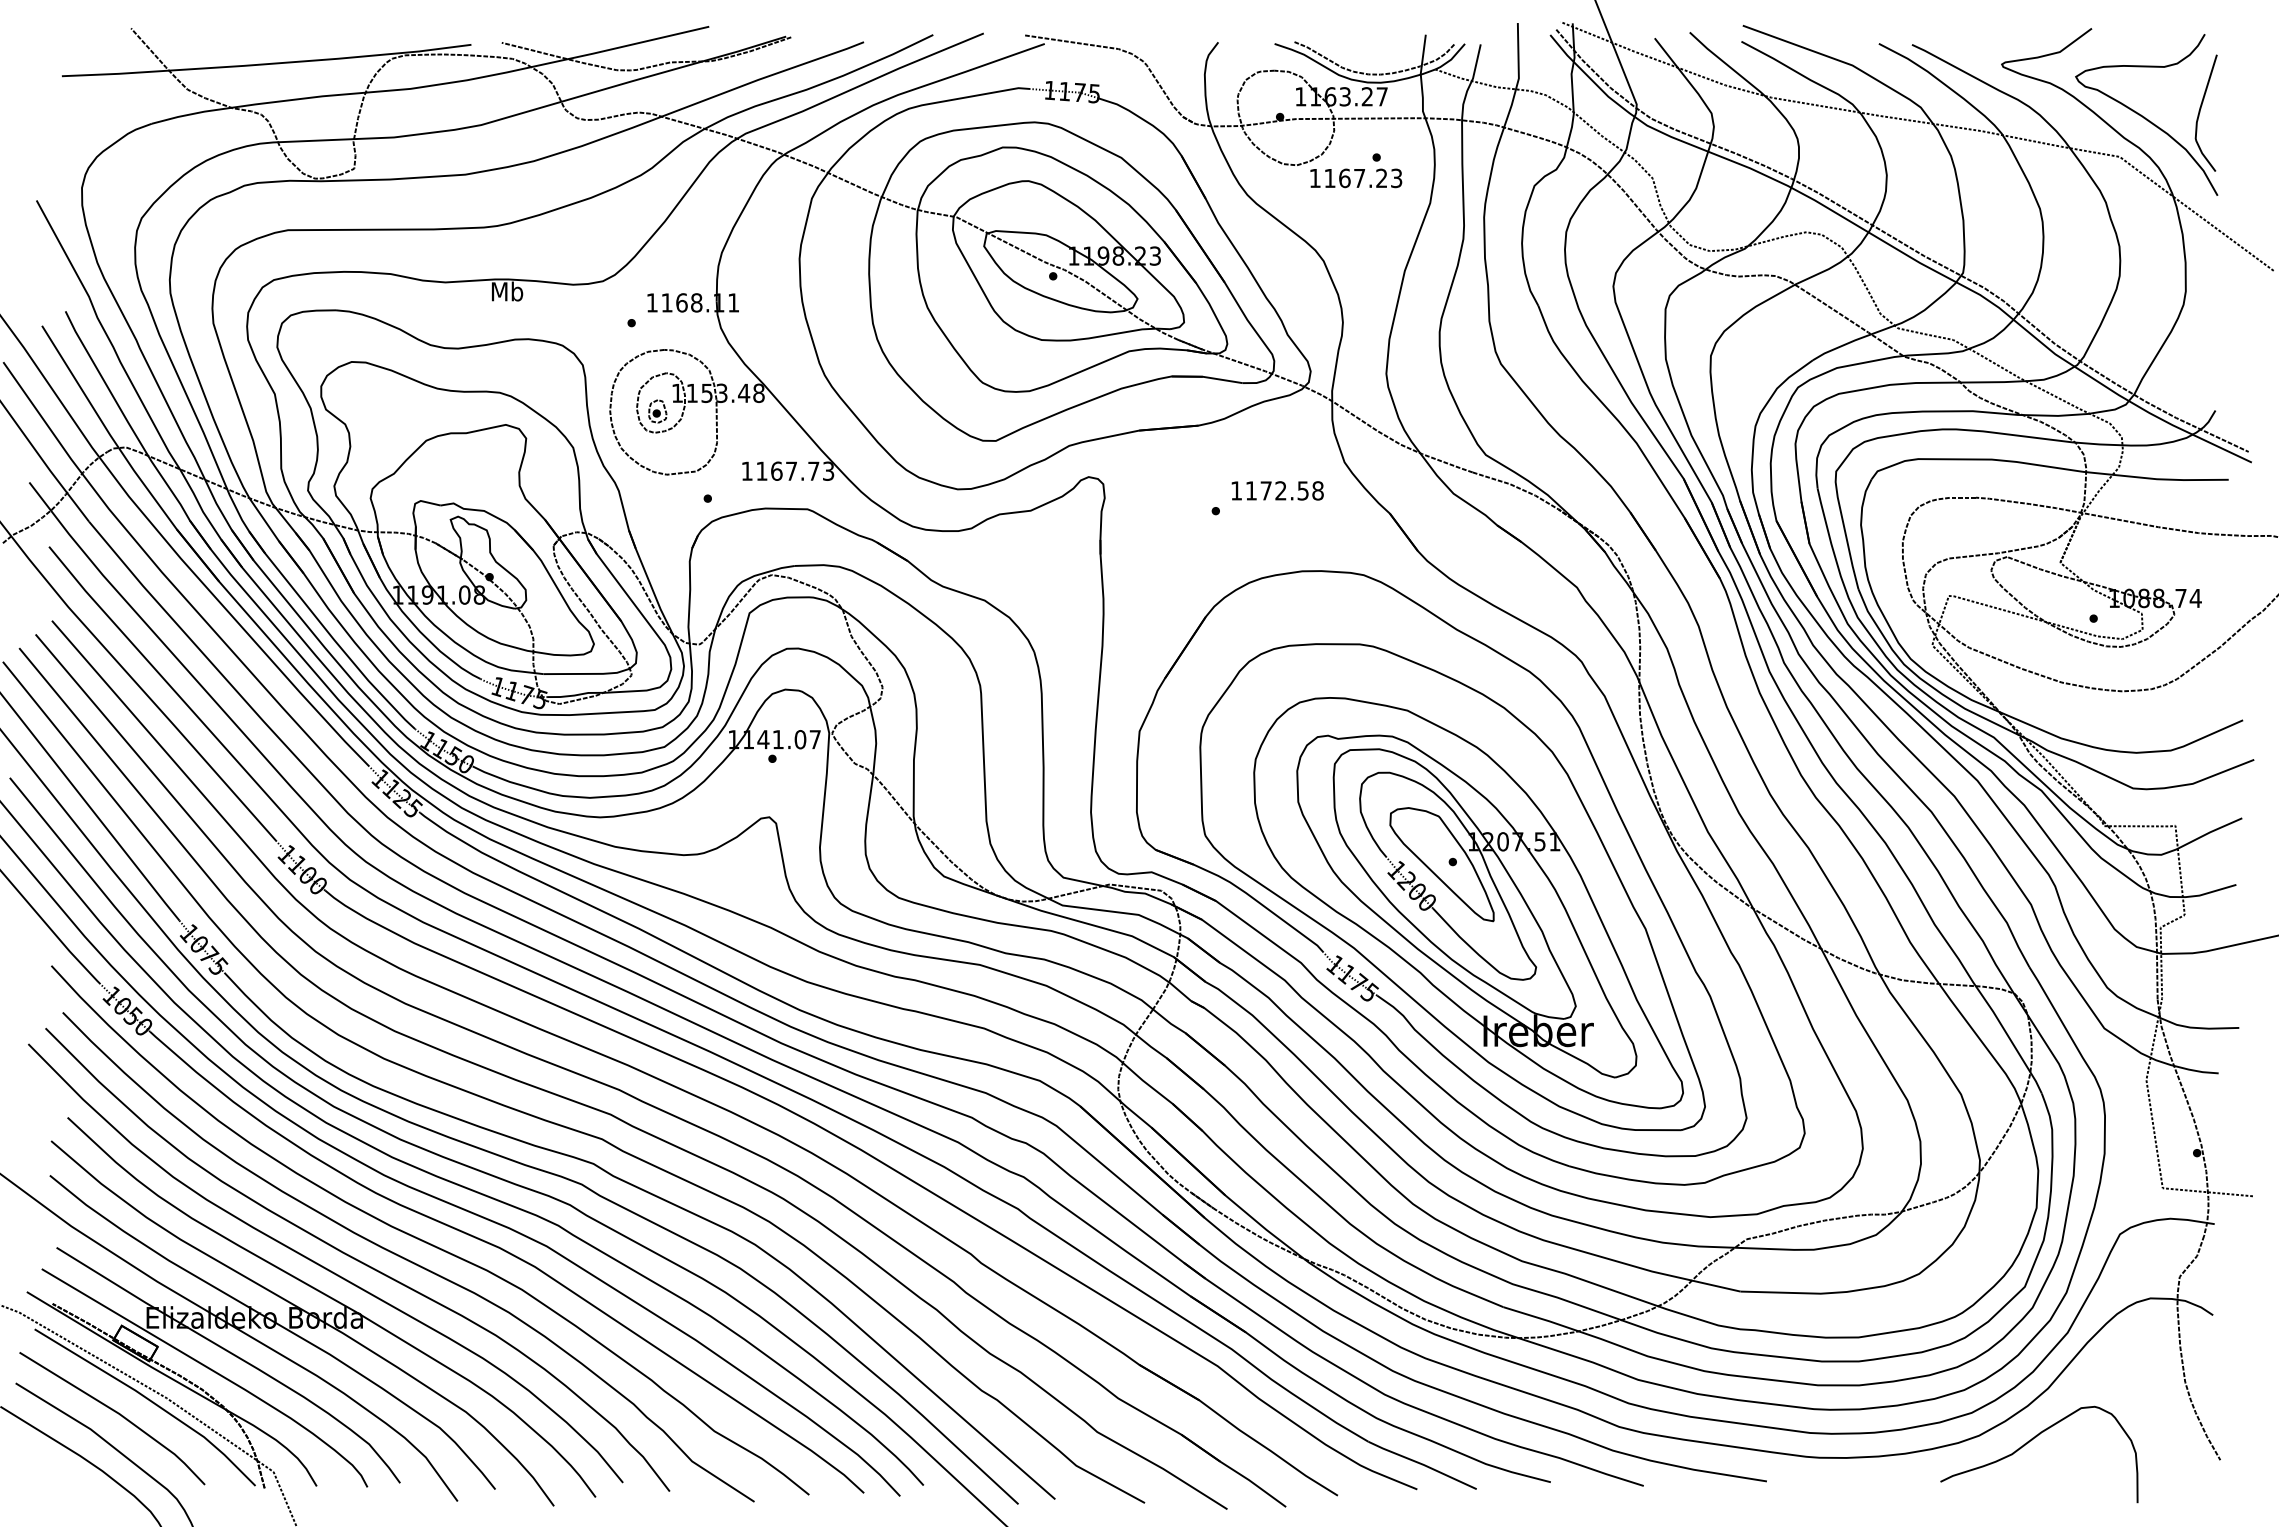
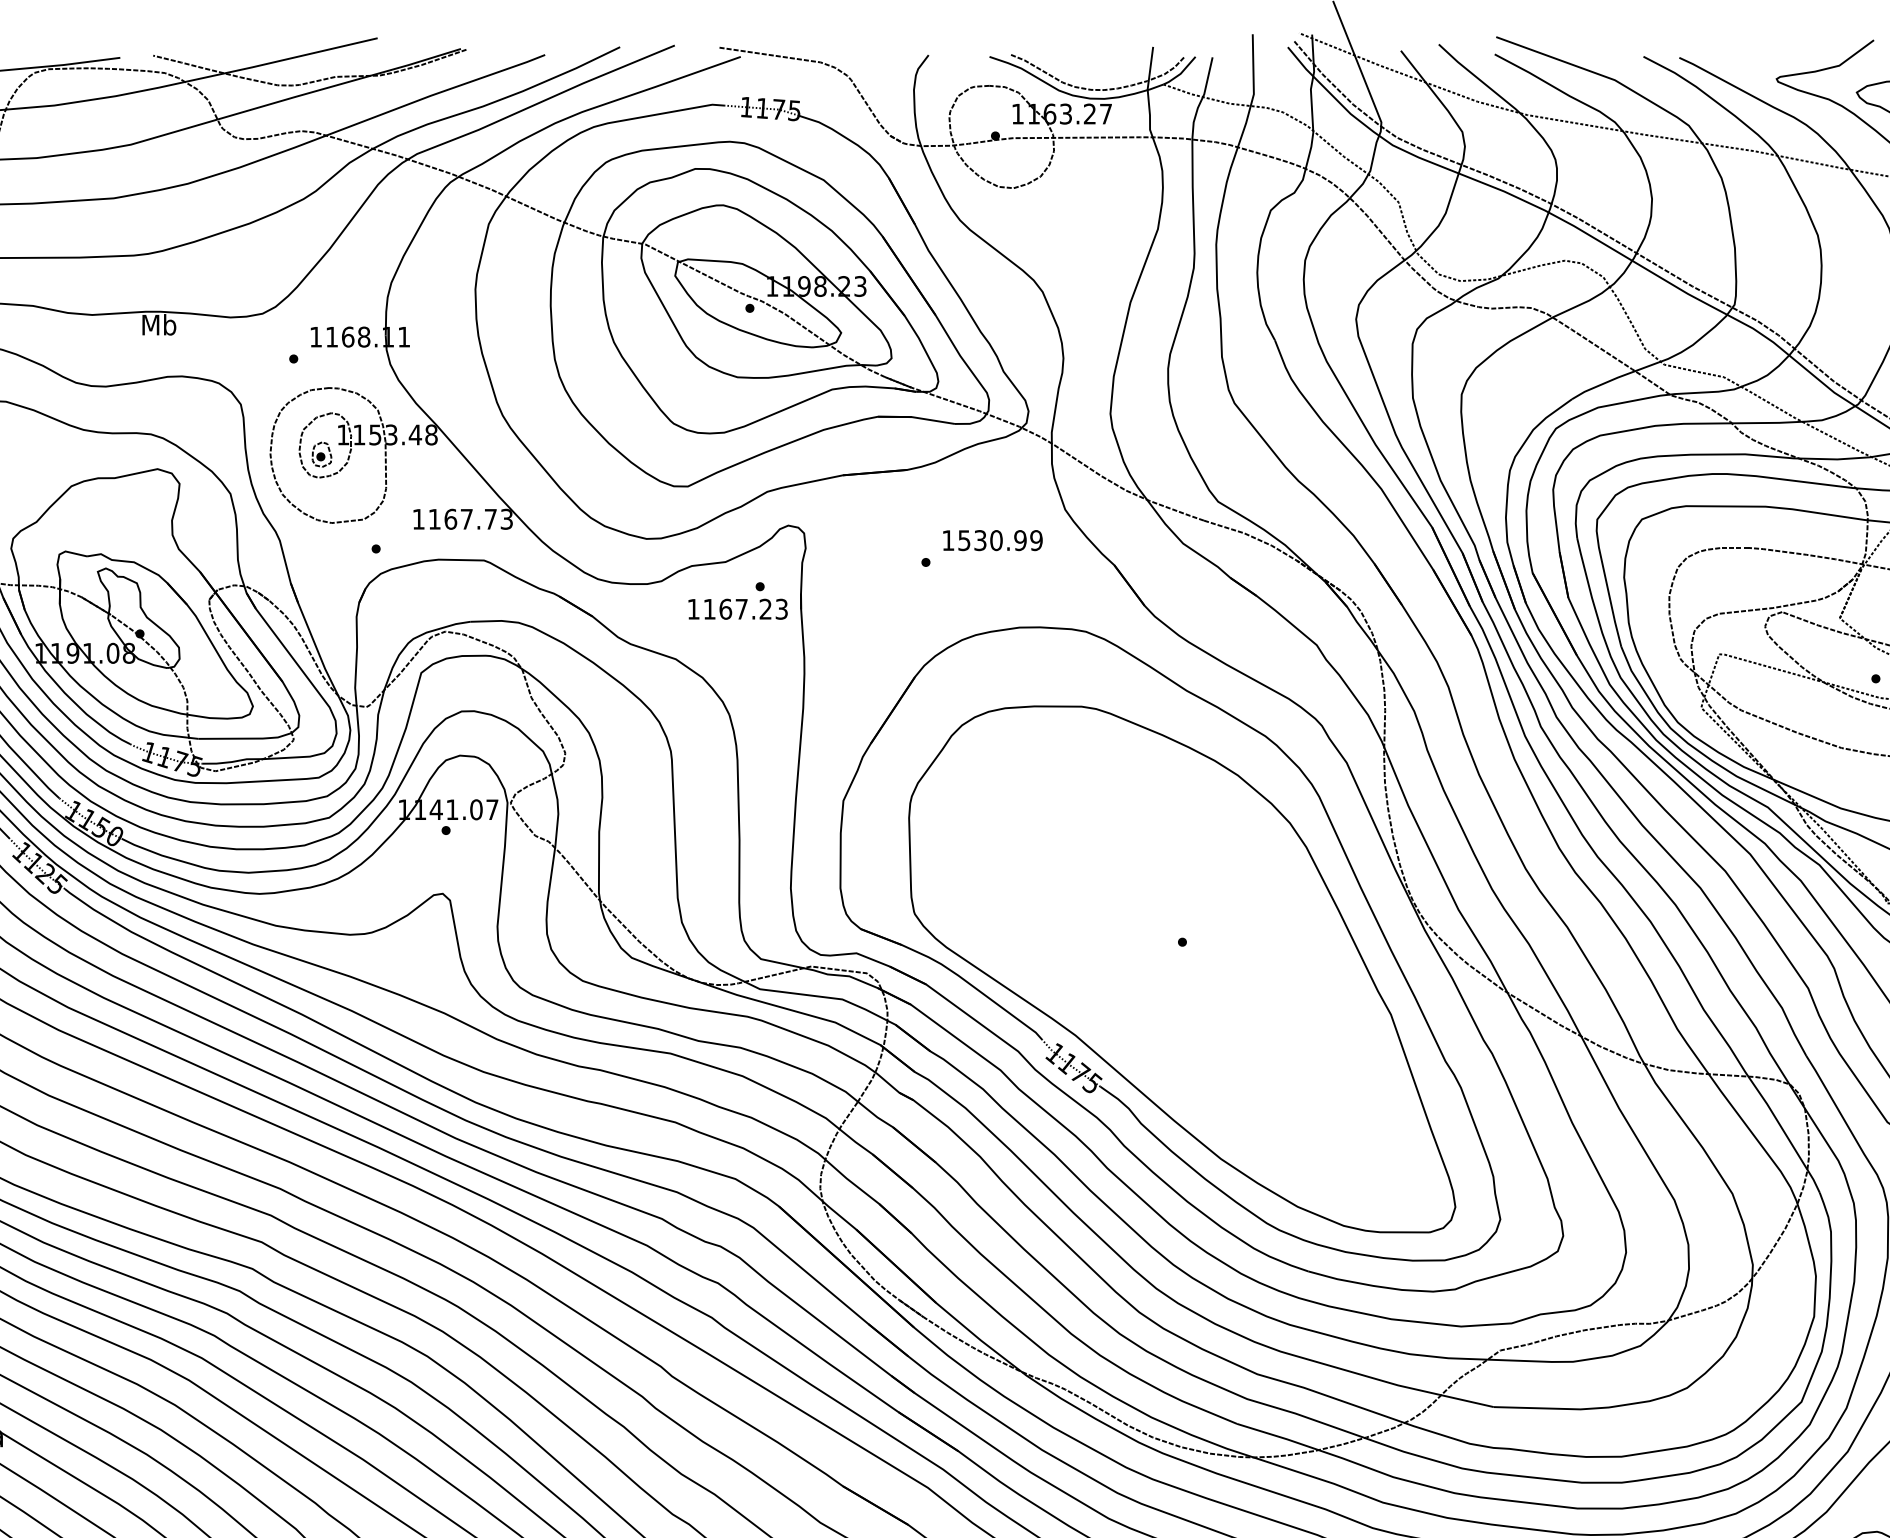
text: (1356, 170) -> (738, 600), moved
text: (1284, 490) -> (1000, 540), 1172.58 -> 1530.99
part: (1468, 903) -> (1199, 987), removed

